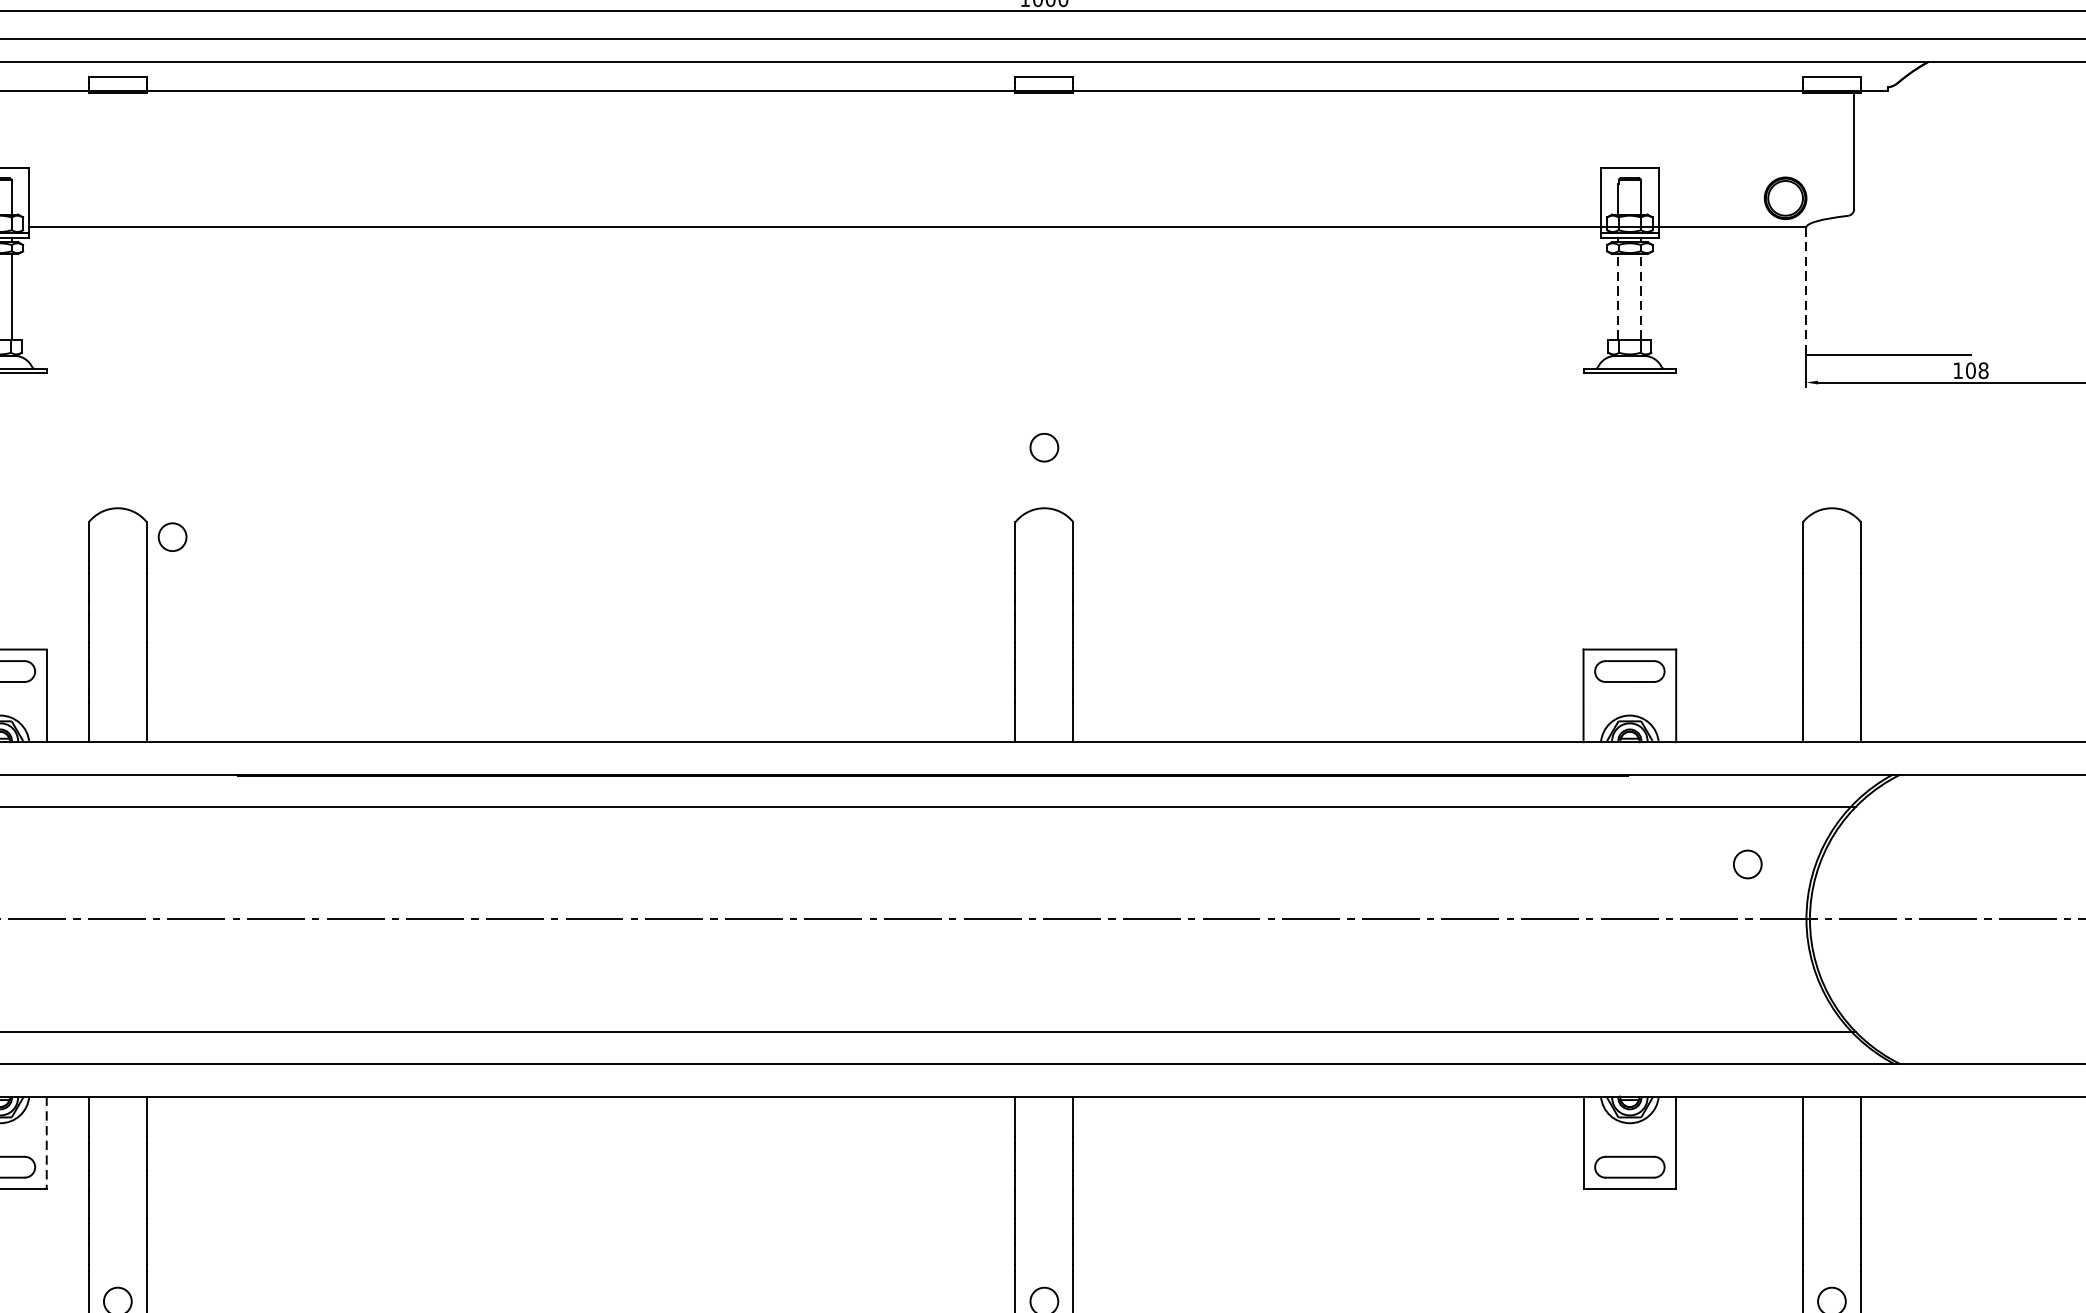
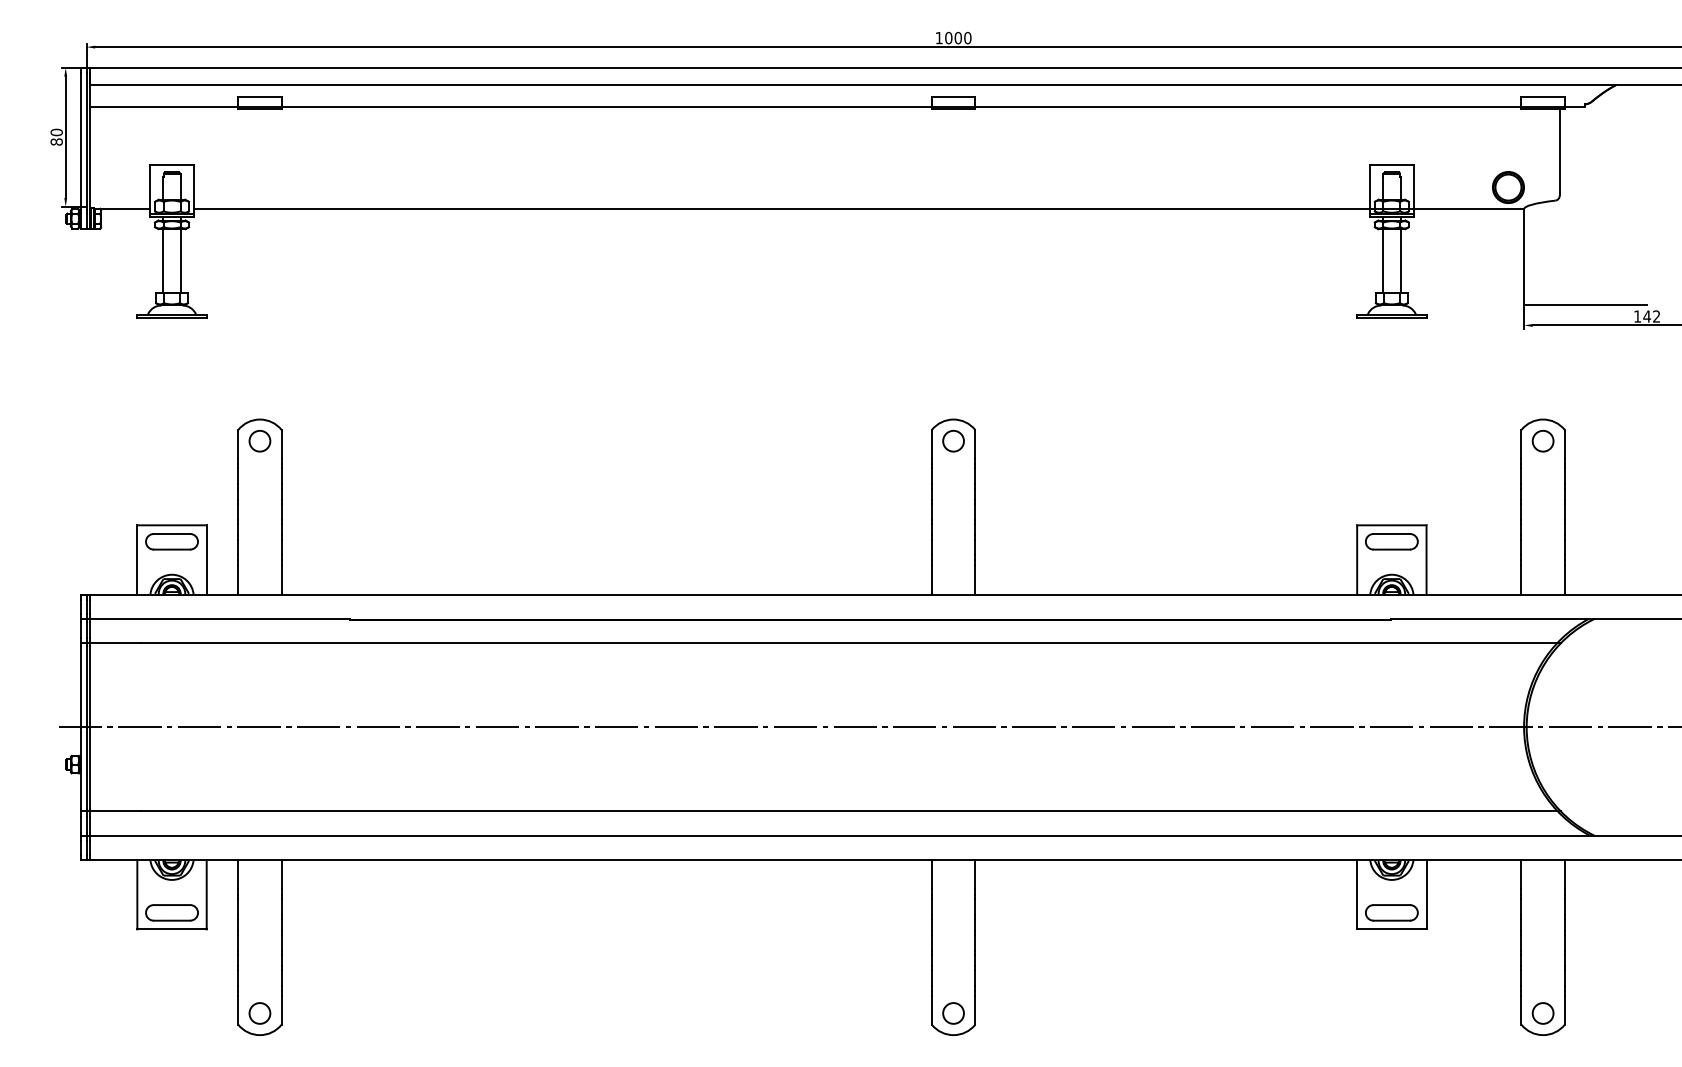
line: (1807, 290) -> (1524, 256), dashed -> solid
line: (1618, 295) -> (1383, 260), dashed -> solid
line: (1641, 295) -> (1400, 260), dashed -> solid
text: (1976, 370) -> (1651, 316), 108 -> 142
circle: (1044, 446) -> (953, 440), moved
circle: (172, 537) -> (259, 441), moved
circle: (1746, 864) -> (1542, 441), moved
line: (46, 1142) -> (206, 894), dashed -> solid

